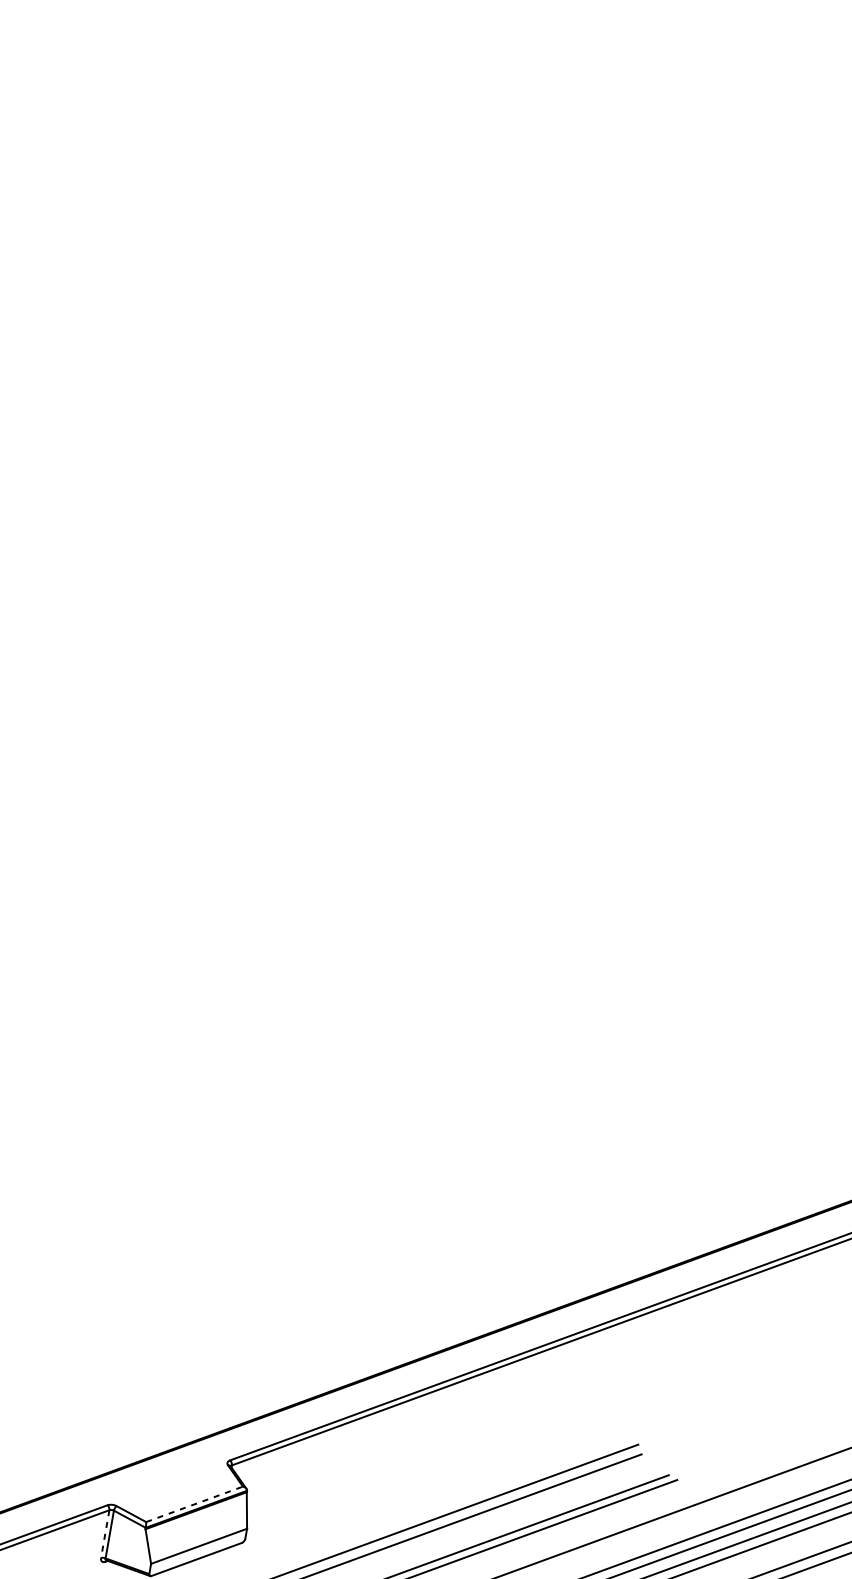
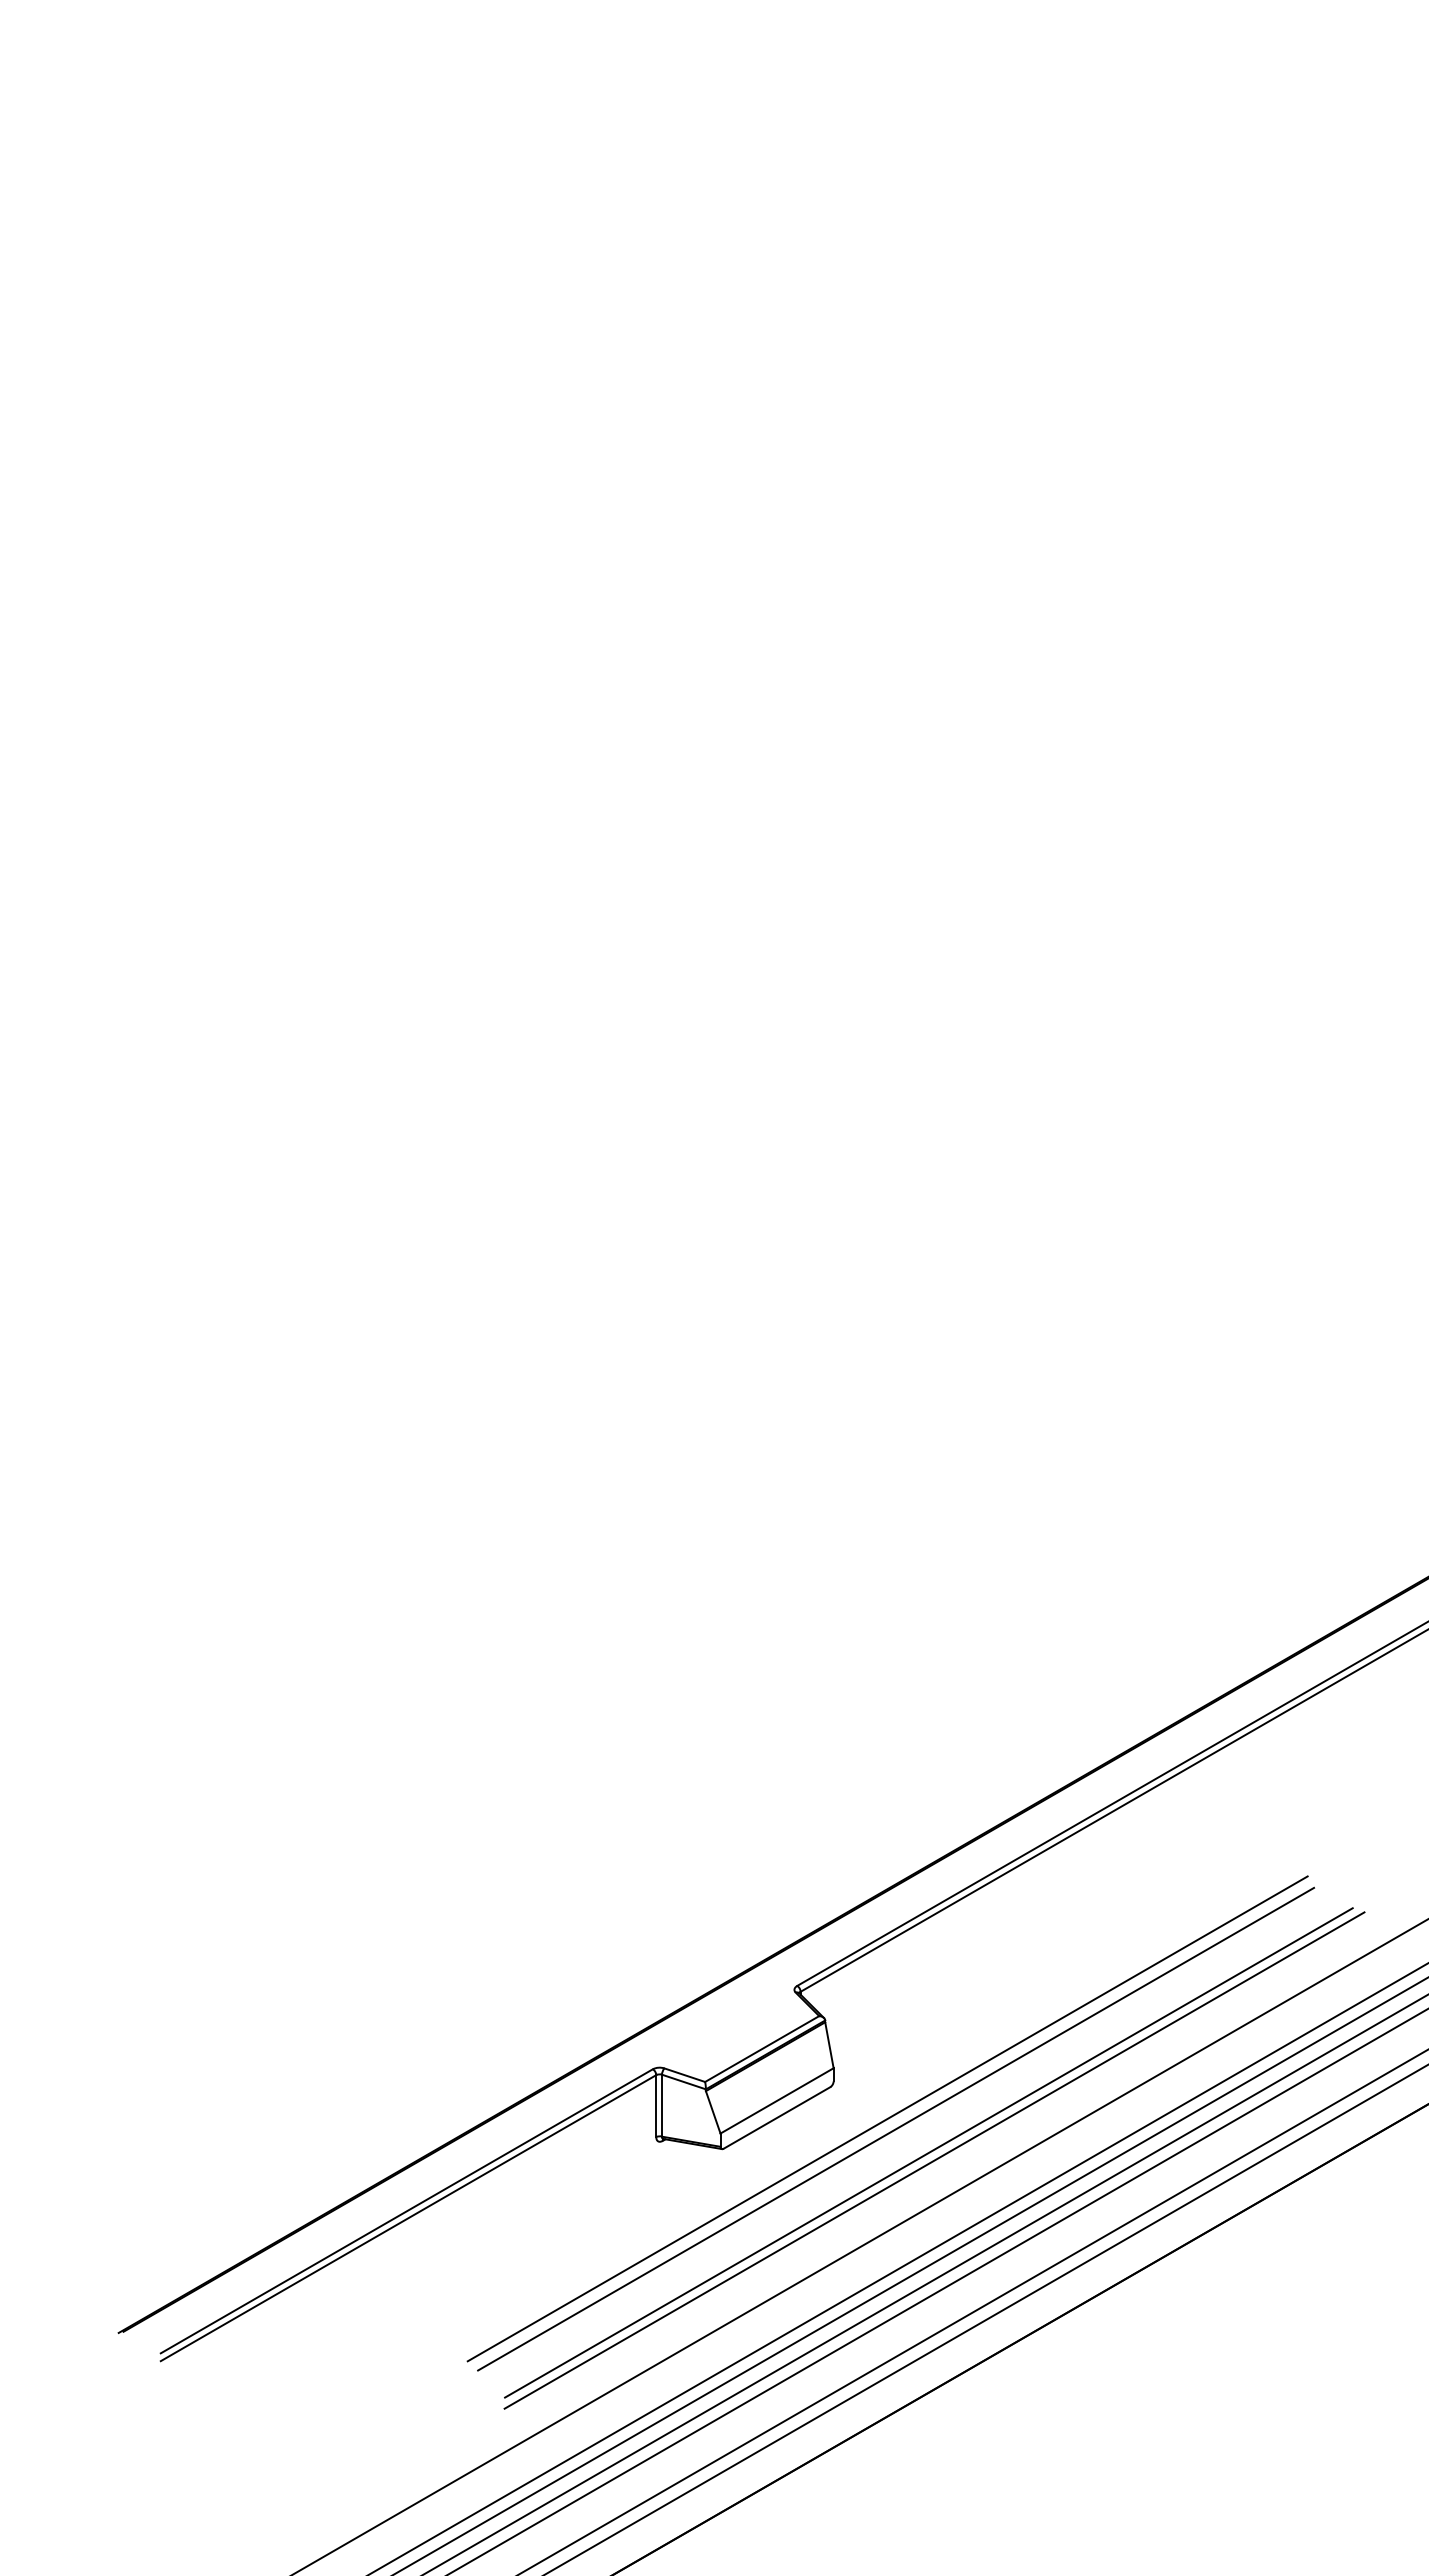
line: (194, 1504) -> (762, 2049), dashed -> solid
line: (105, 1534) -> (656, 2106), dashed -> solid

